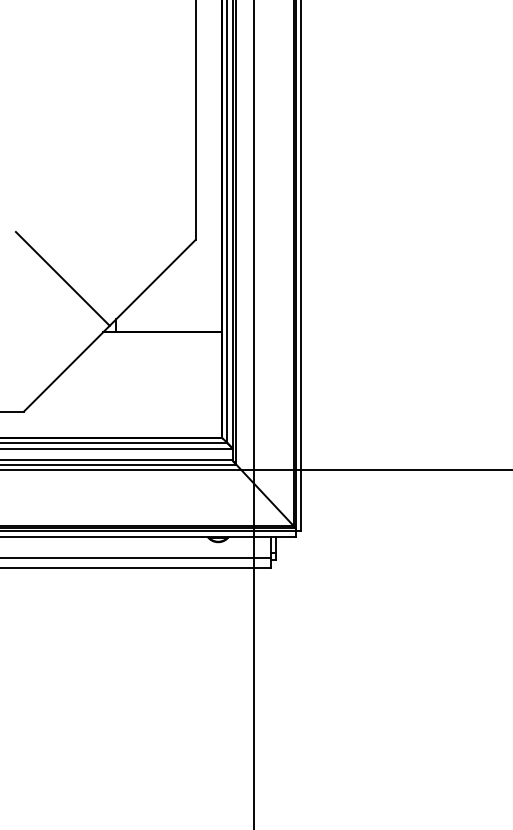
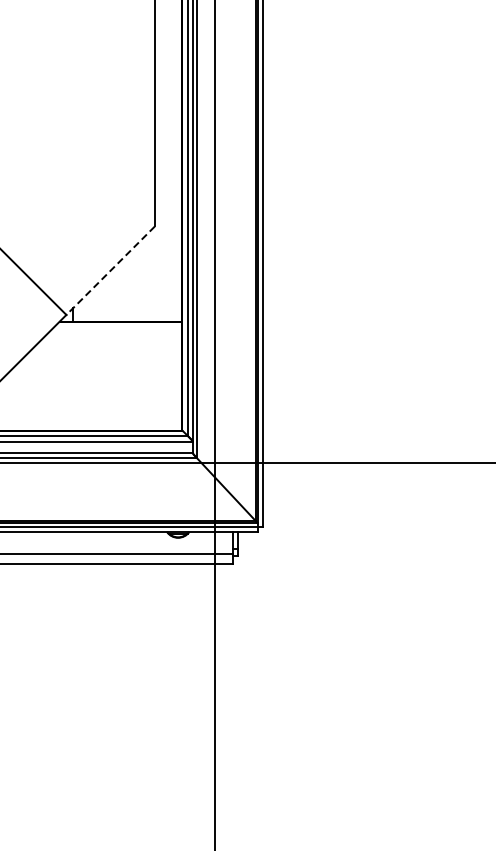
line: (152, 282) -> (110, 270), solid -> dashed

